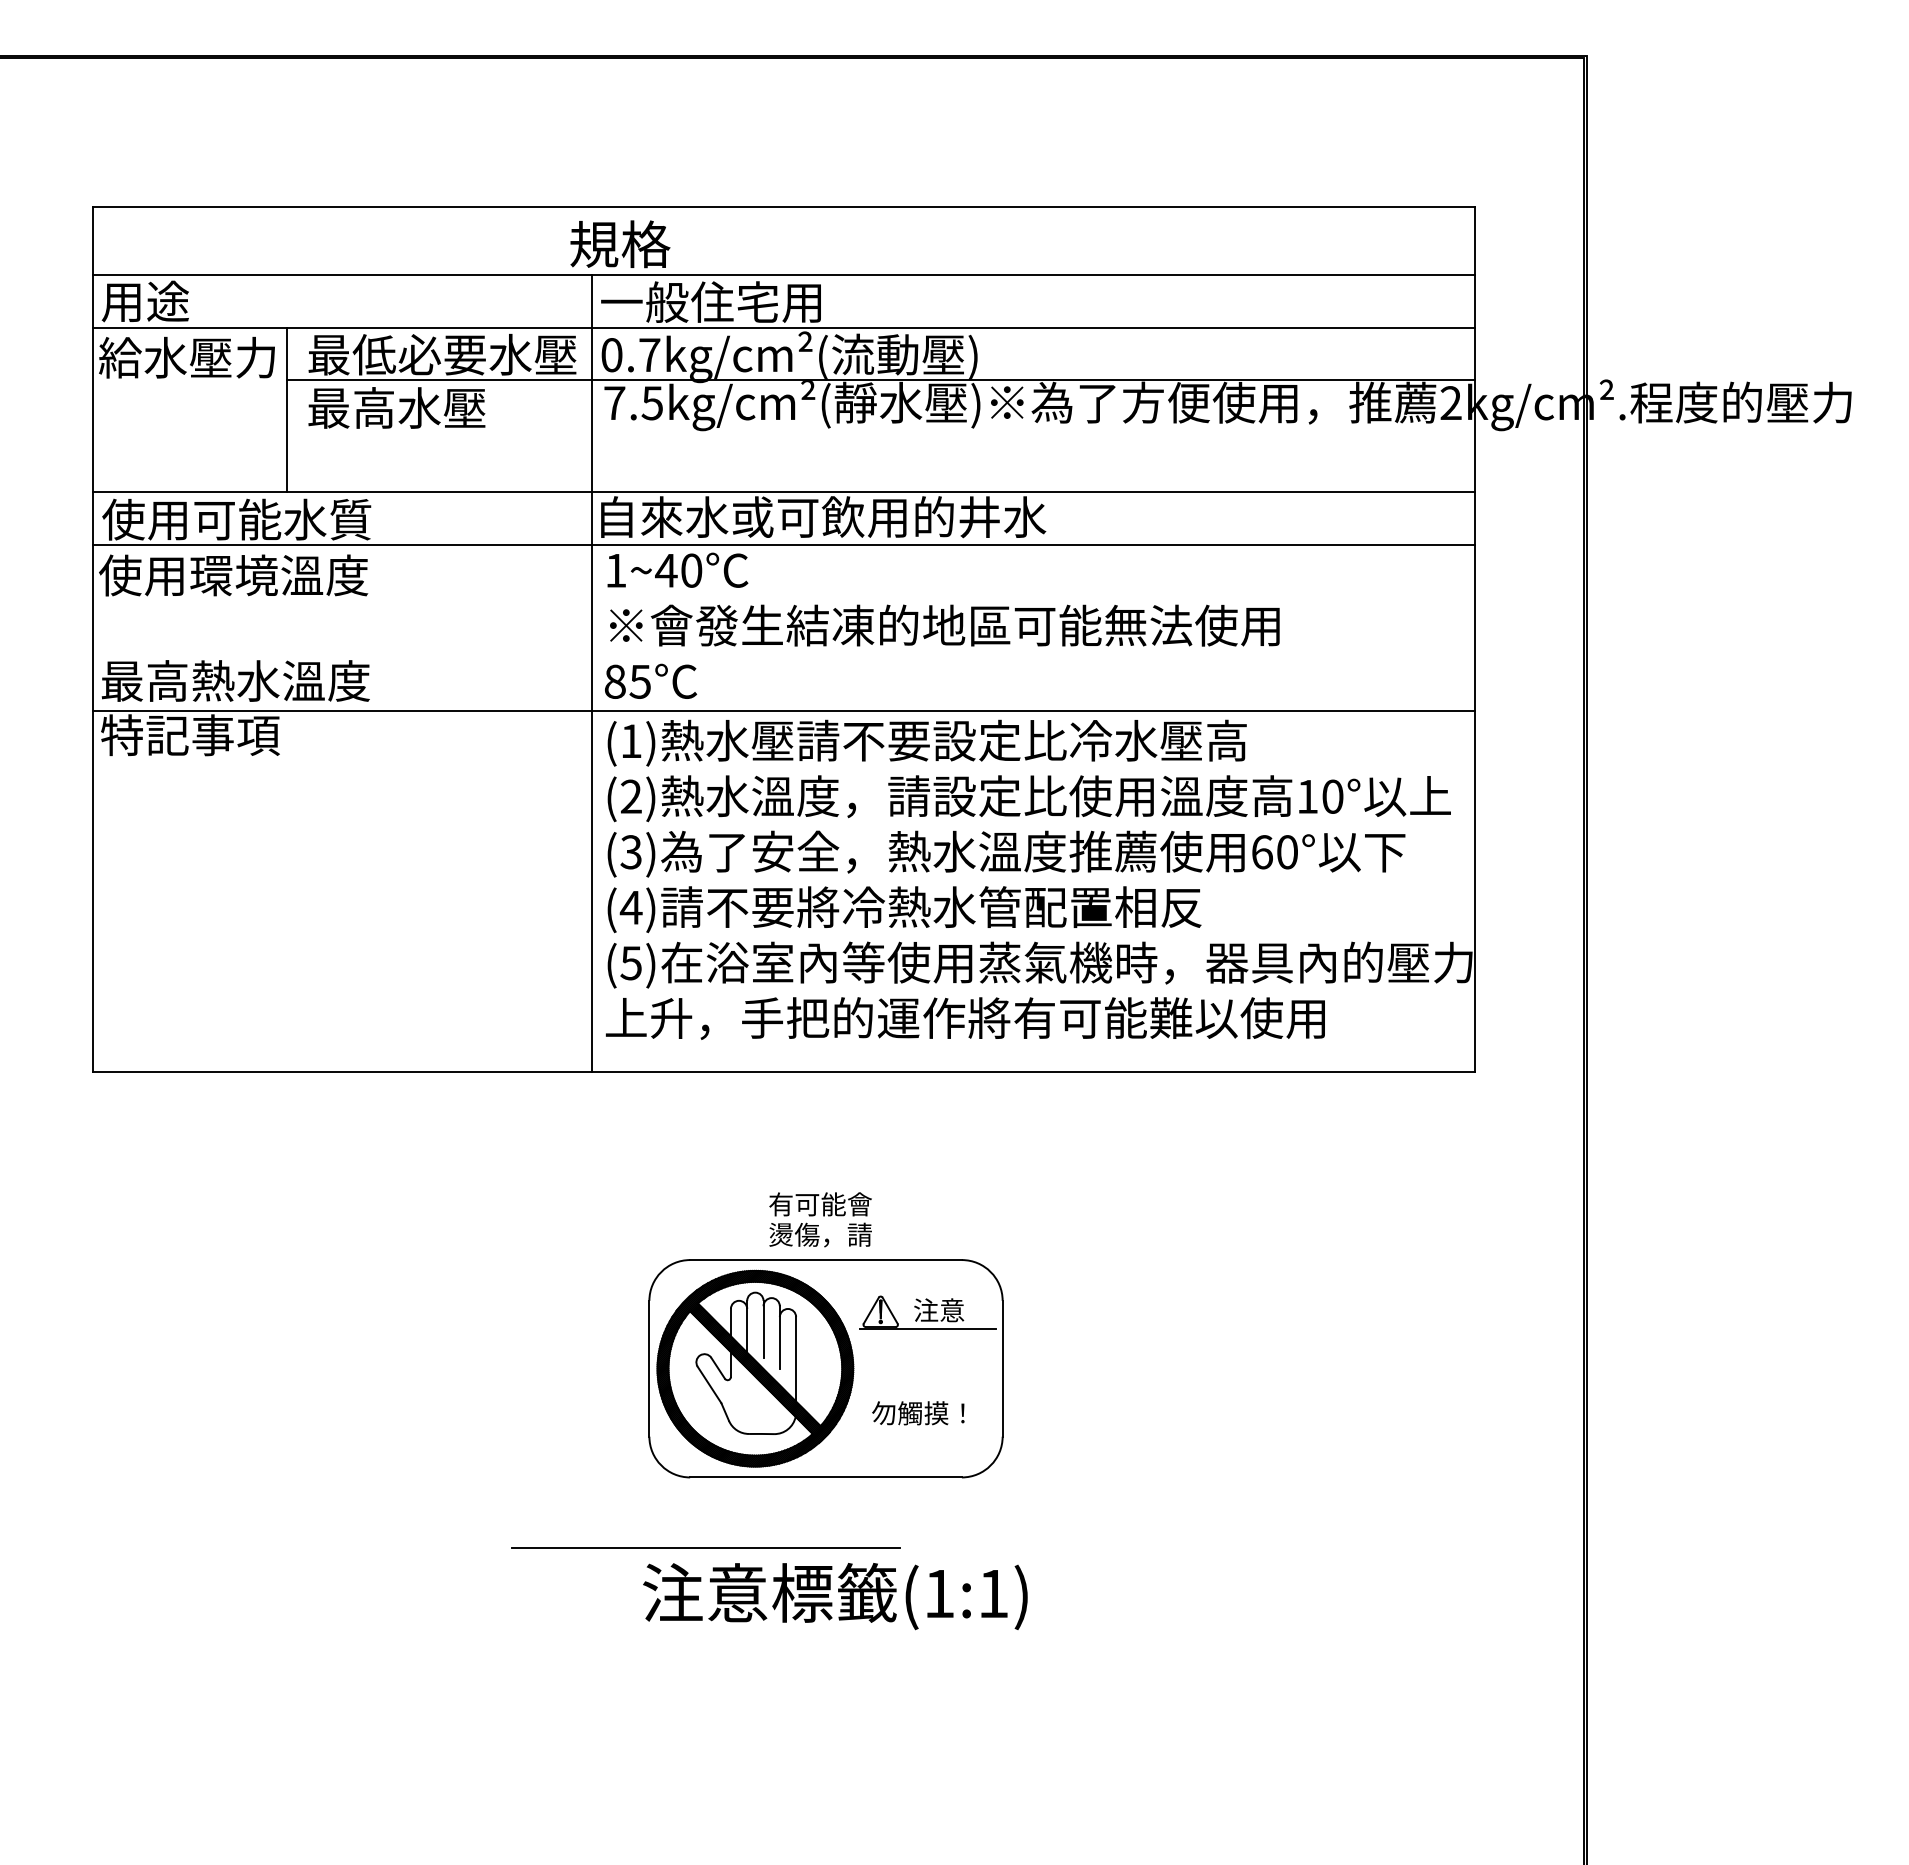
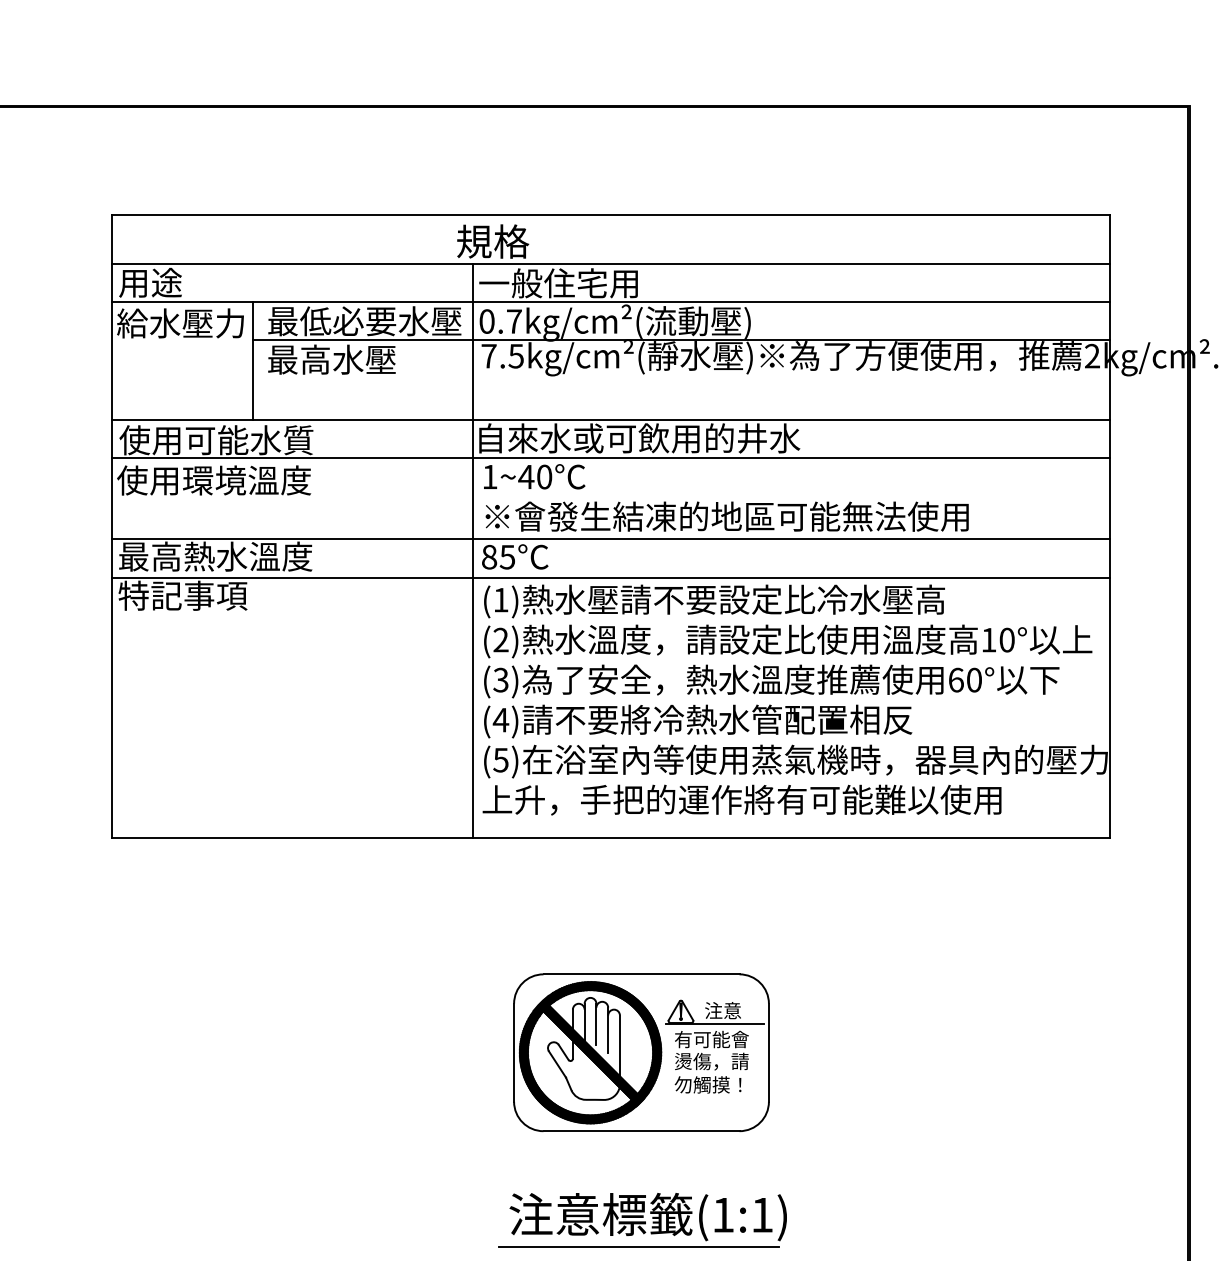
line: (783, 655) -> (610, 538), added
text: (820, 1219) -> (711, 1050), moved
line: (705, 1547) -> (638, 1247), moved

